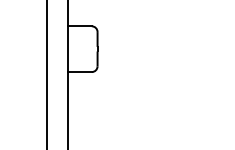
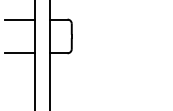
line: (27, 26) -> (20, 19), added
line: (27, 72) -> (20, 53), added

